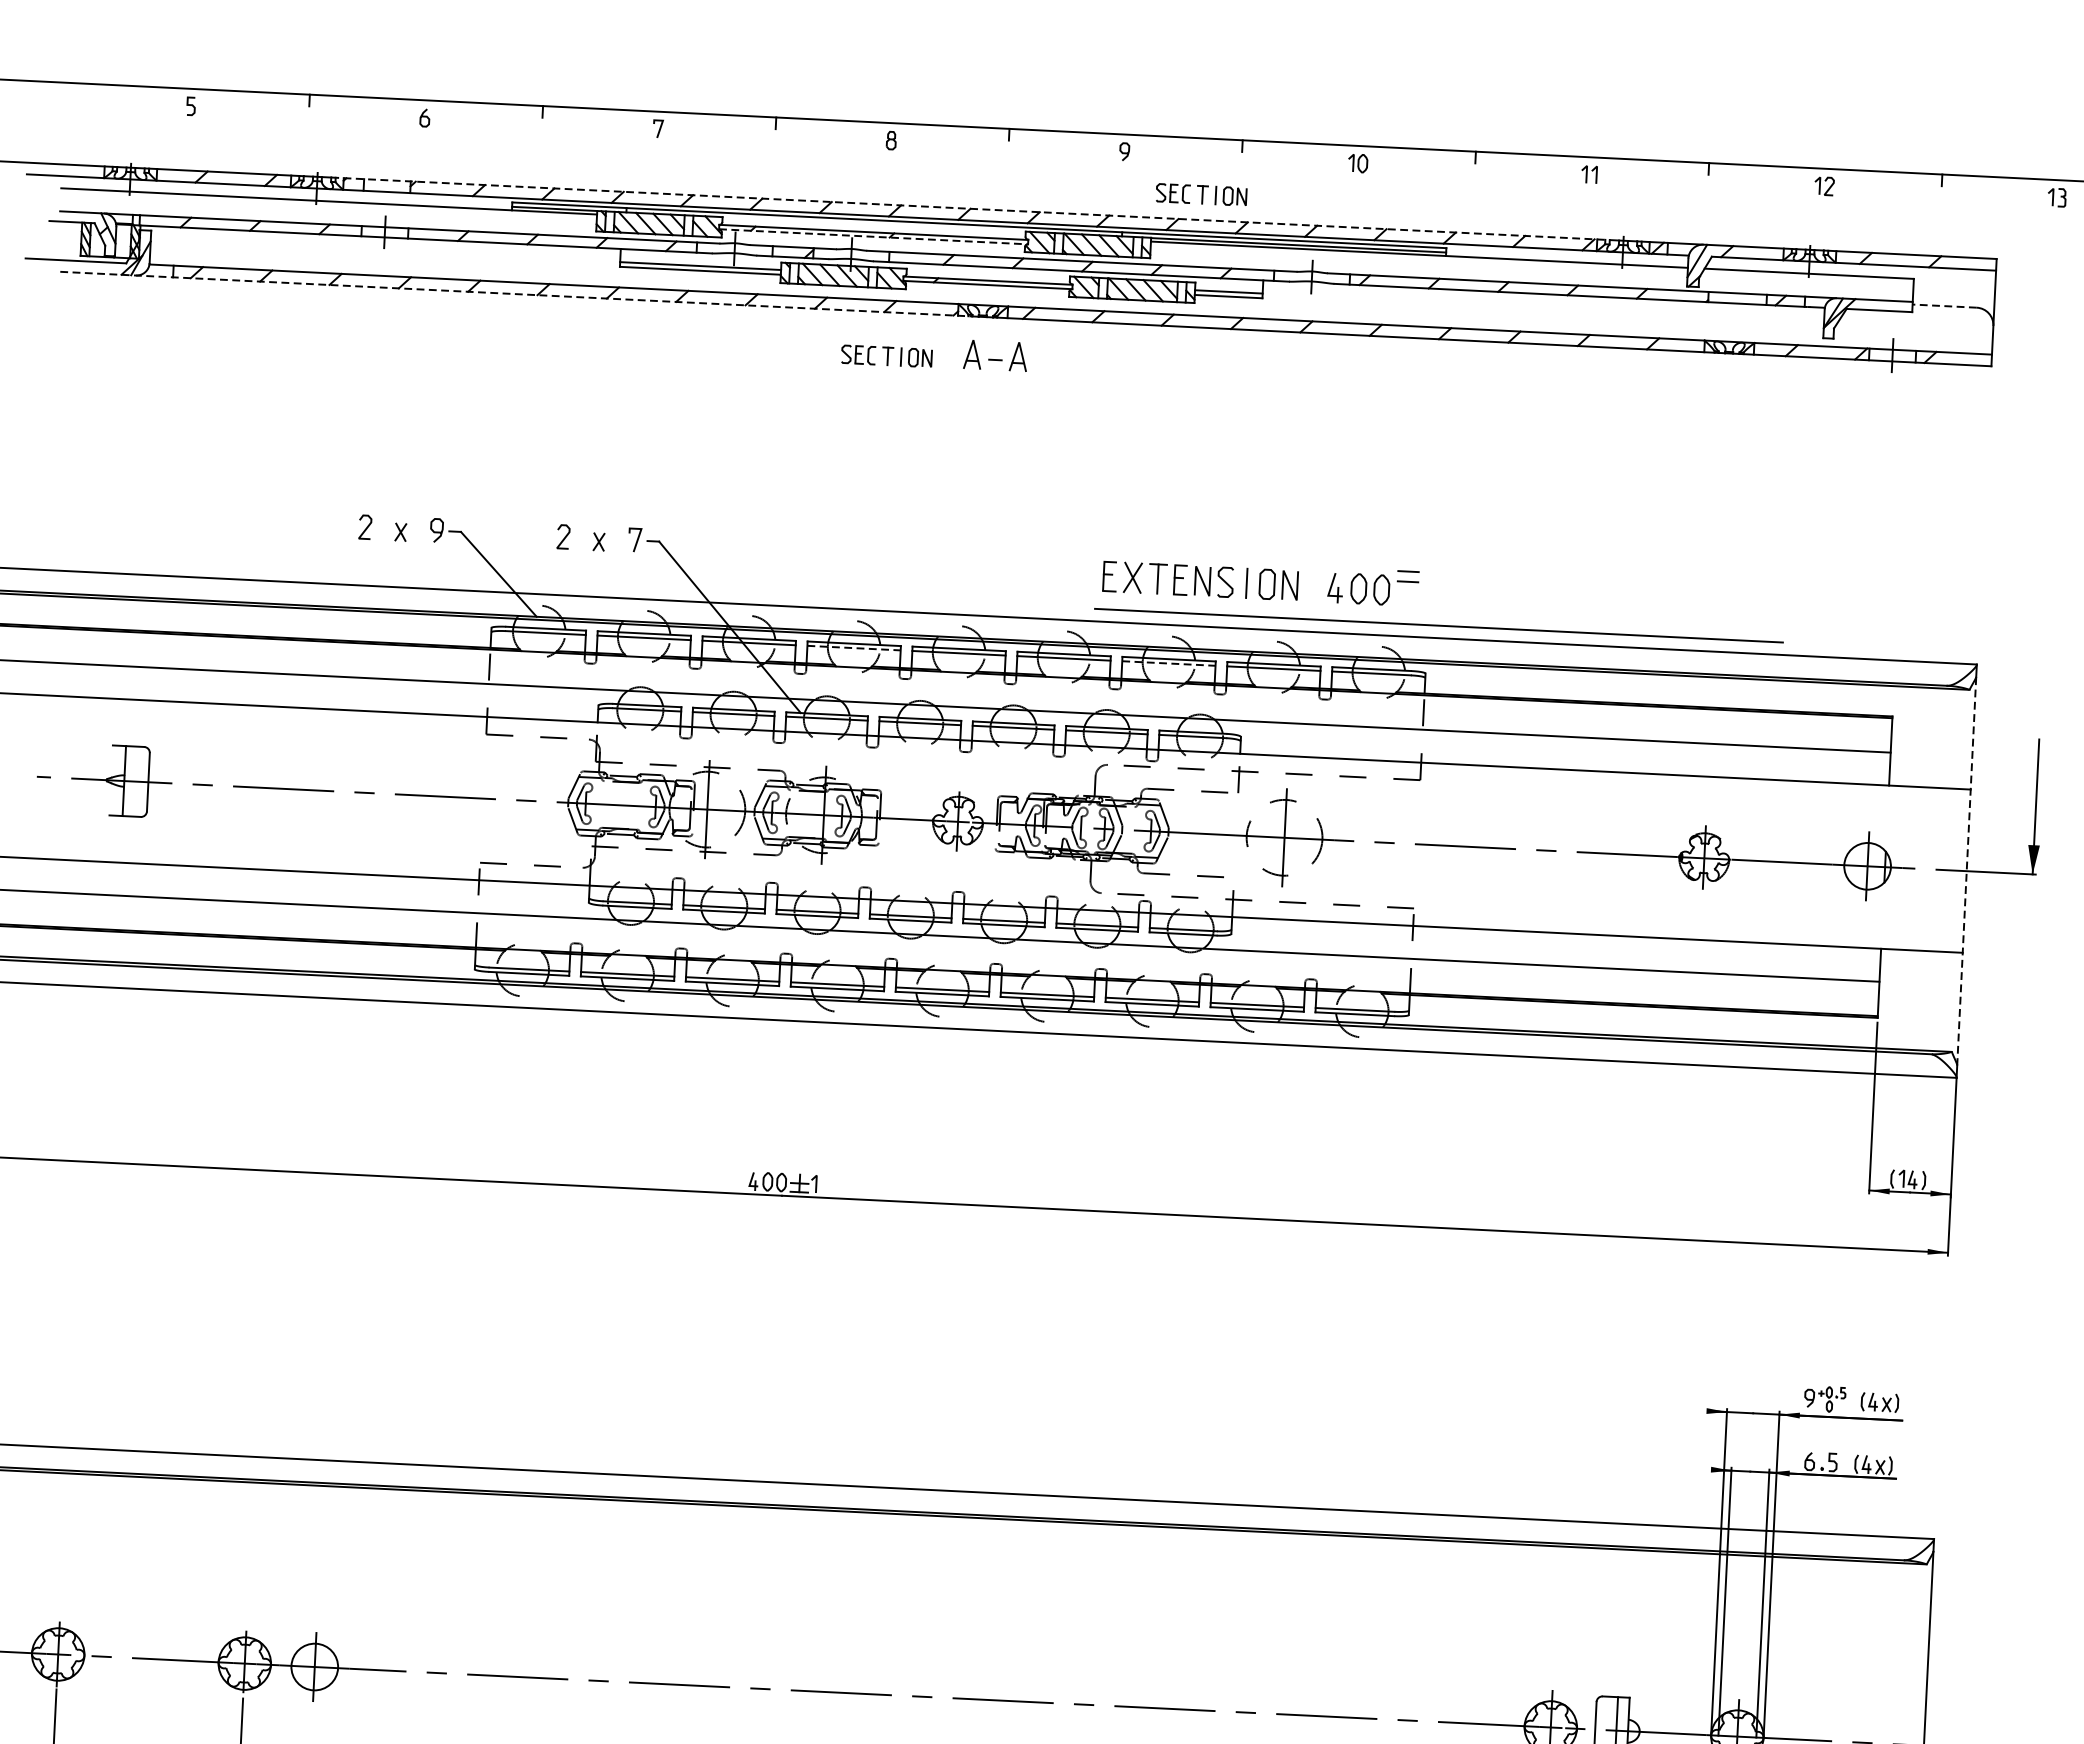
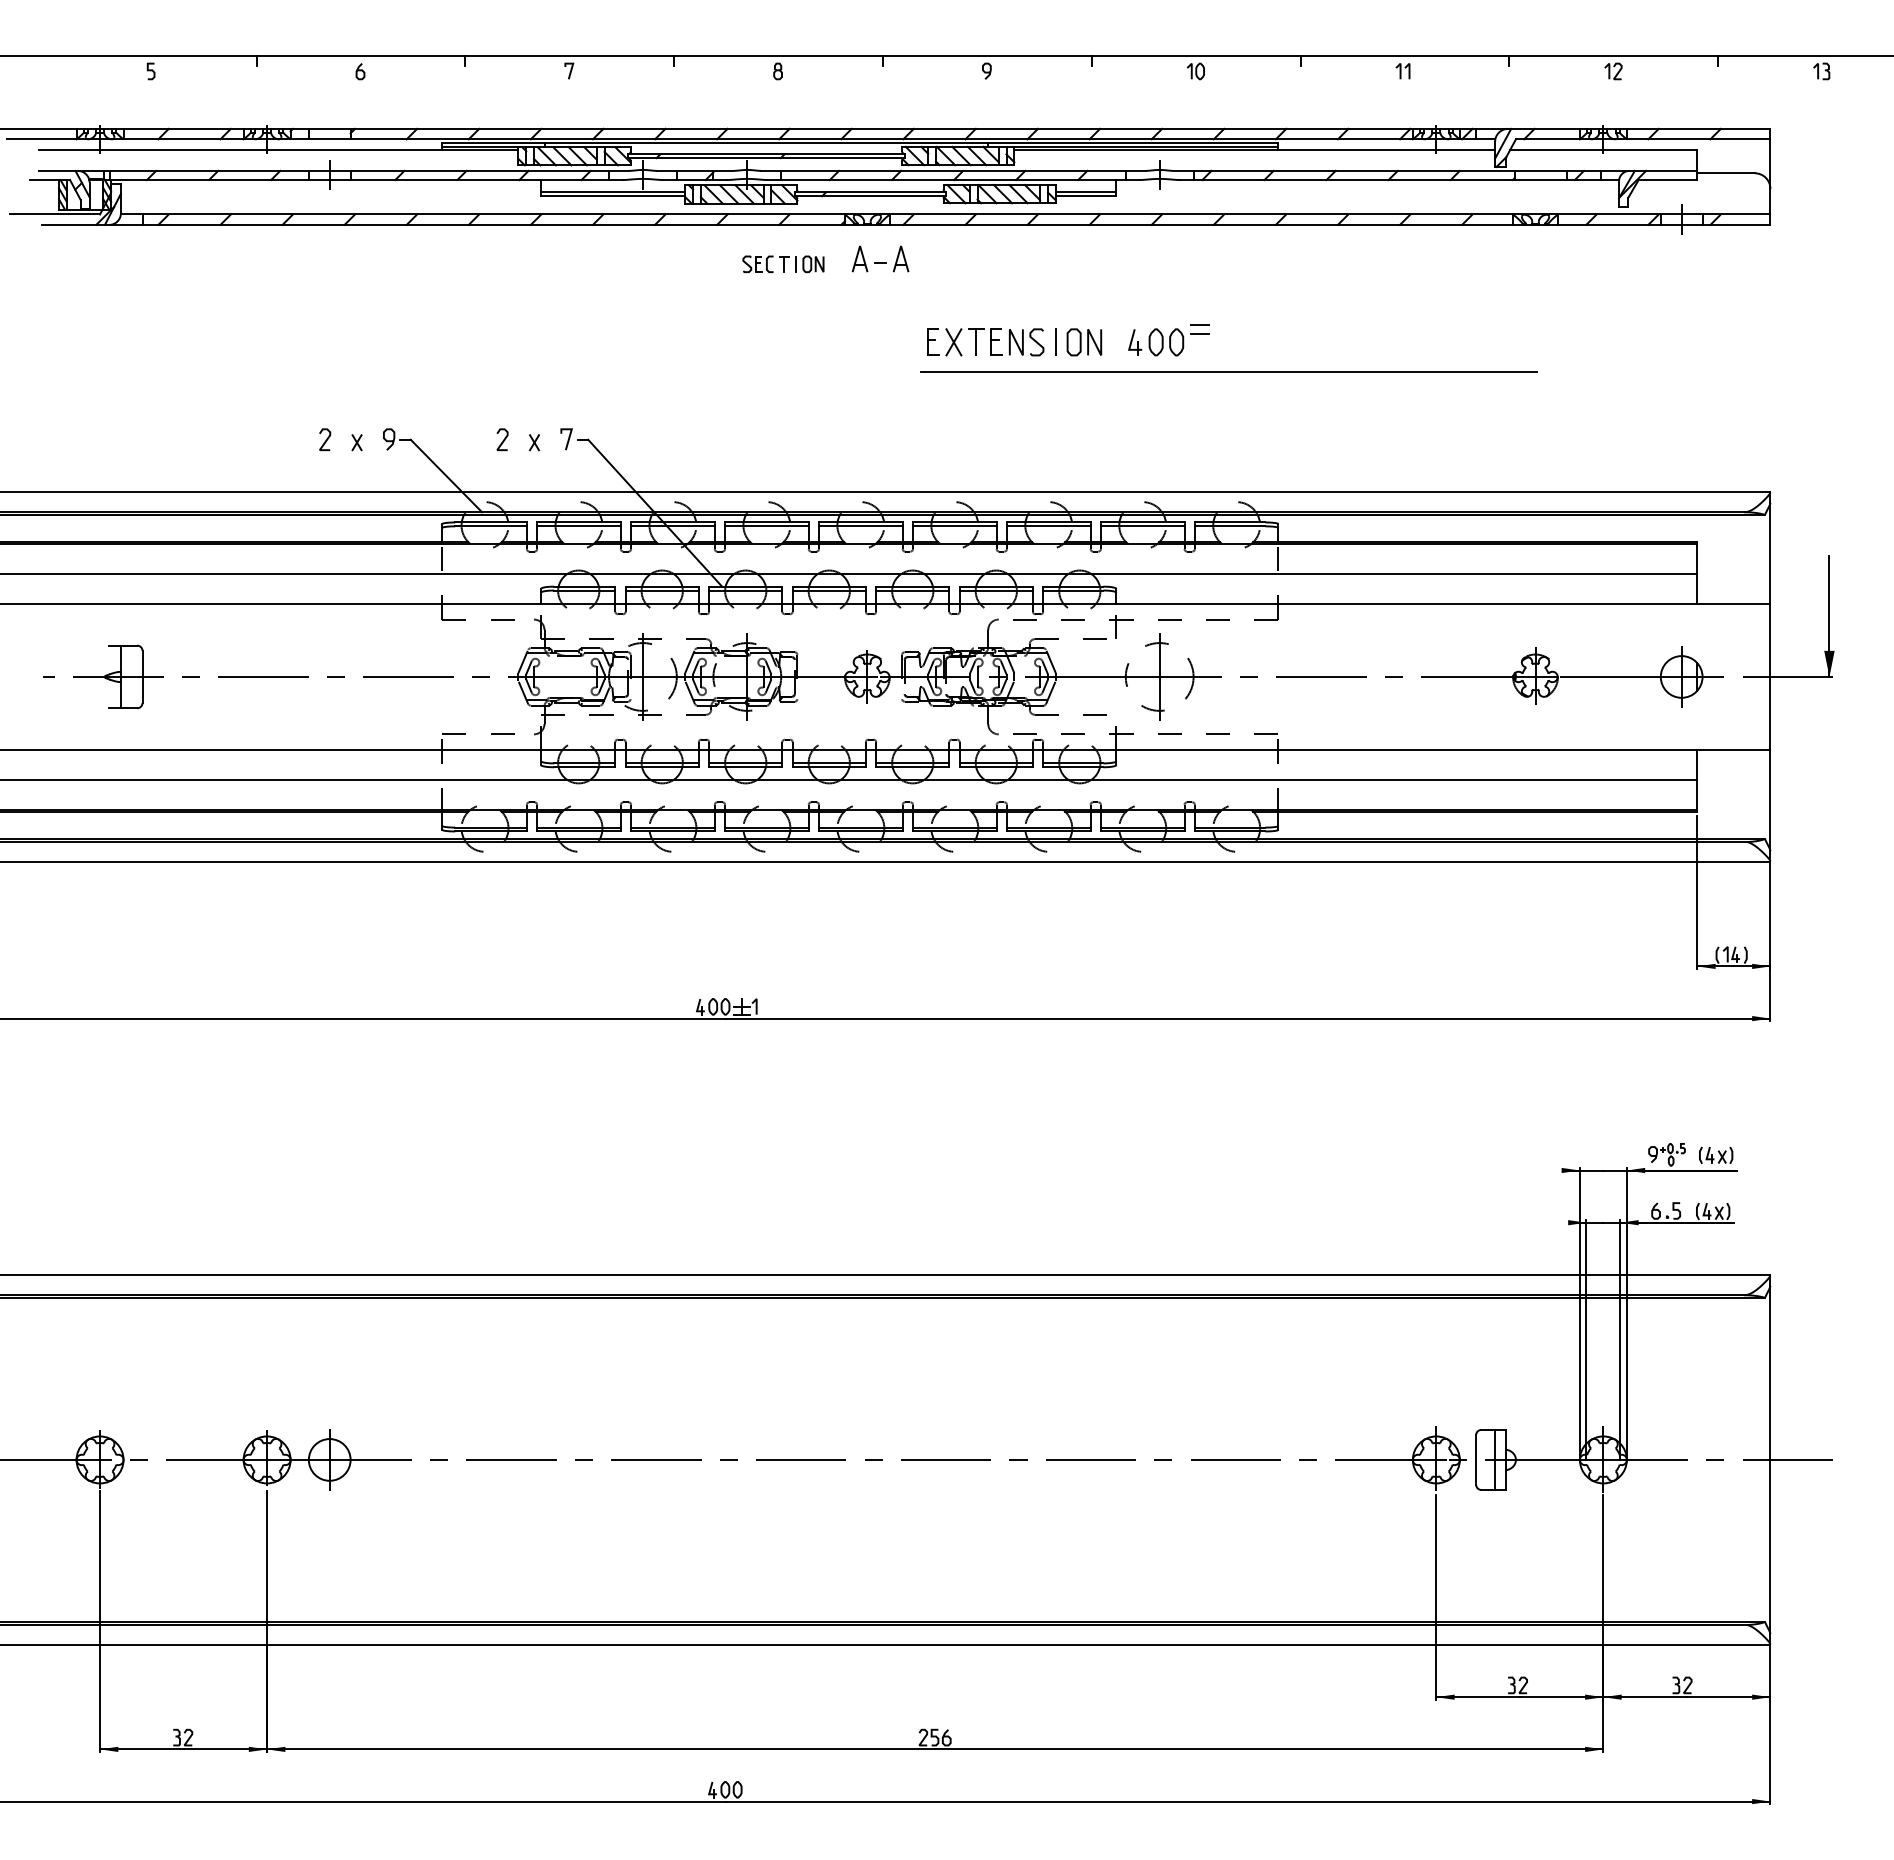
part: (1201, 195) -> (1057, 106), removed
line: (971, 208) -> (852, 128), dashed -> solid
line: (873, 237) -> (766, 158), dashed -> solid
line: (517, 293) -> (450, 224), dashed -> solid
line: (1945, 306) -> (1726, 173), dashed -> solid
part: (1438, 625) -> (1228, 371), moved
line: (853, 648) -> (766, 526), dashed -> solid
line: (1168, 663) -> (1048, 526), dashed -> solid
line: (1966, 870) -> (1770, 676), dashed -> solid

